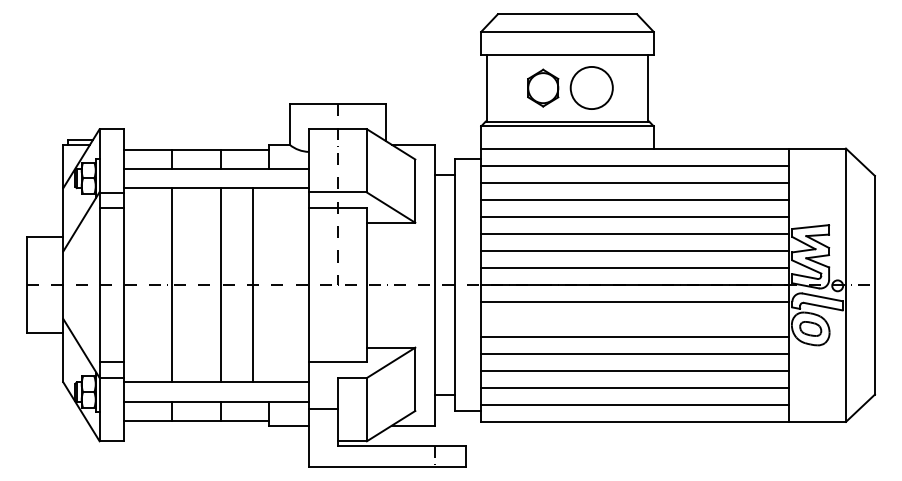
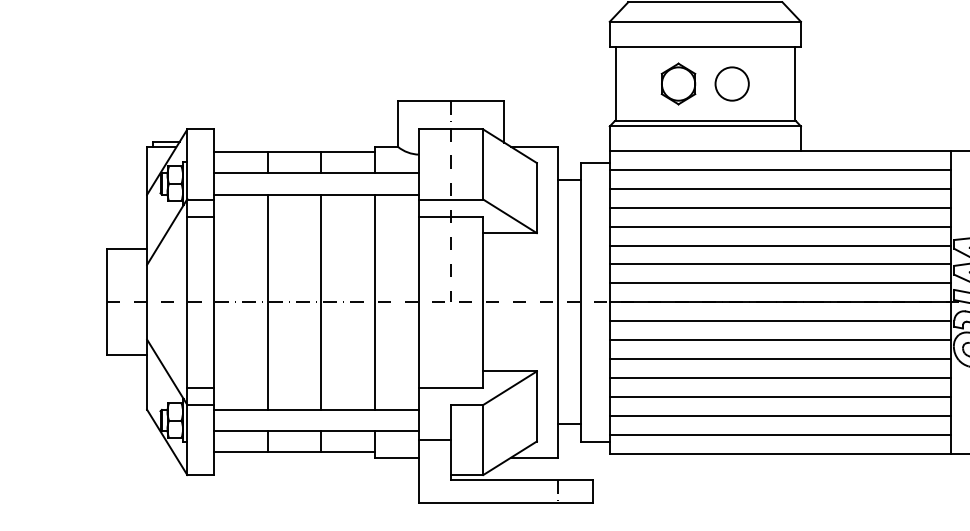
circle: (591, 88) -> (731, 84), size x0.71
line: (252, 285) -> (374, 302), moved
line: (634, 319) -> (779, 340), added

